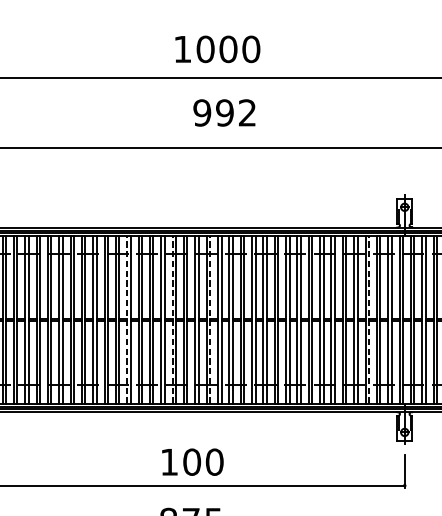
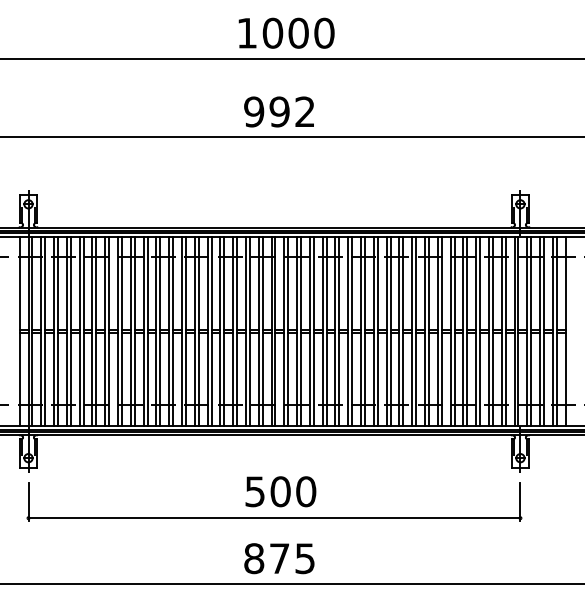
text: (217, 48) -> (286, 32), moved
text: (223, 112) -> (278, 111), moved
line: (127, 319) -> (207, 330), dashed -> solid
line: (172, 319) -> (258, 330), dashed -> solid
line: (210, 319) -> (301, 330), dashed -> solid
line: (369, 319) -> (480, 330), dashed -> solid
text: (168, 461) -> (254, 491), 100 -> 500

